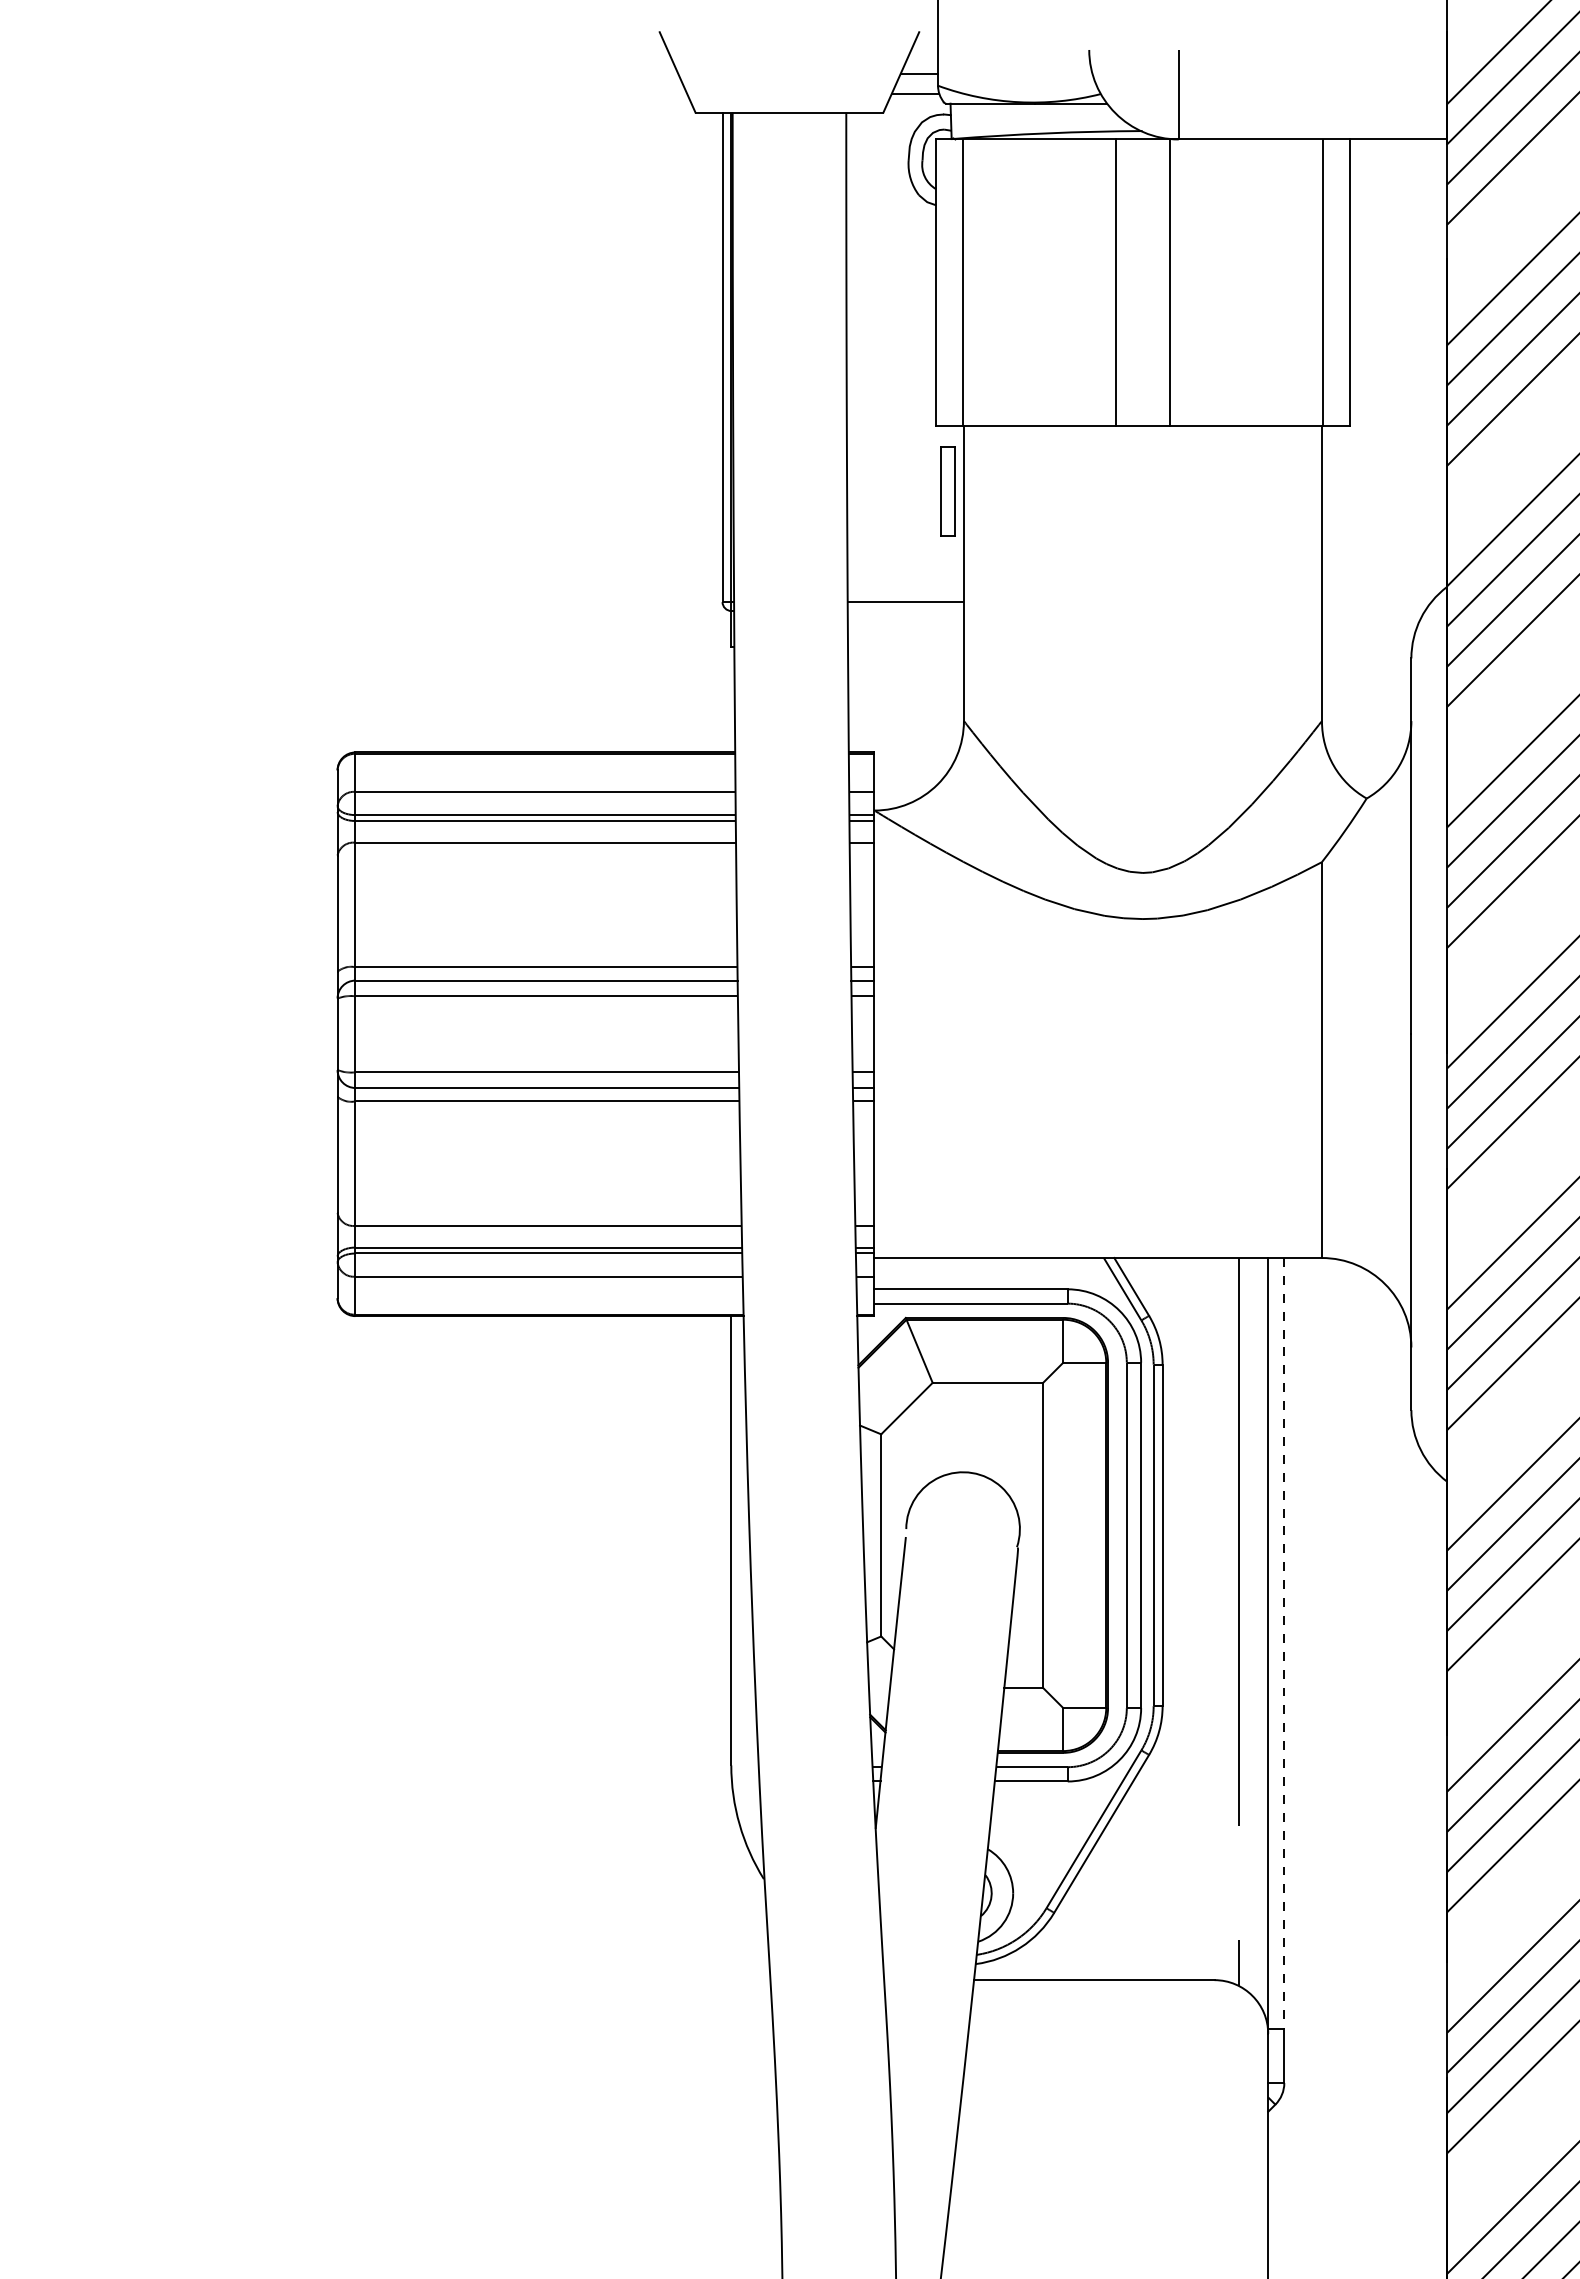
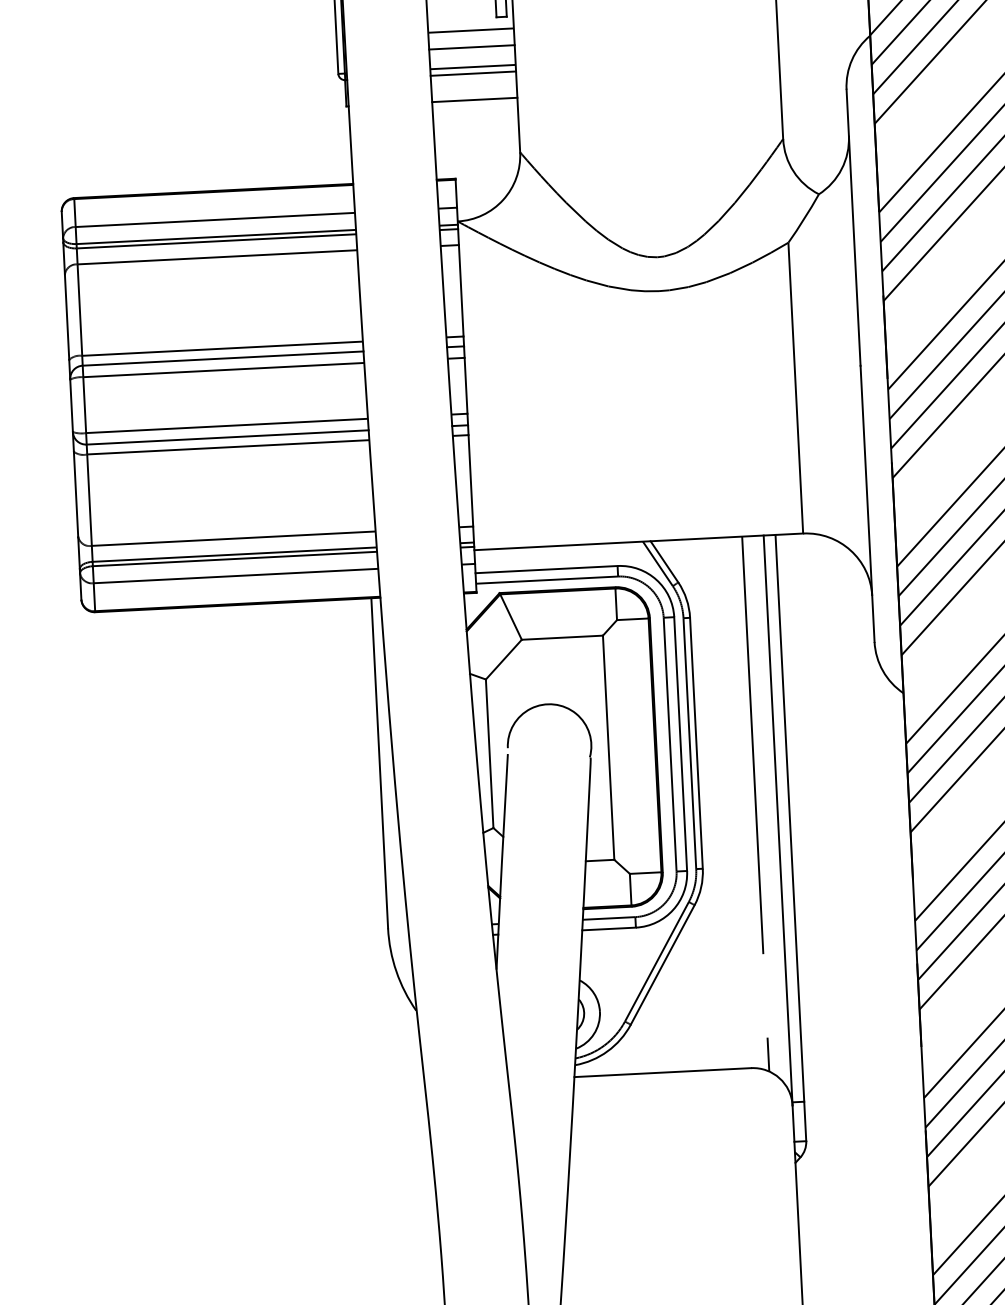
line: (905, 552) -> (470, 30), added
line: (905, 575) -> (471, 47), added
line: (905, 611) -> (473, 74), added
line: (905, 646) -> (474, 99), added
line: (1284, 1643) -> (790, 818), dashed -> solid

